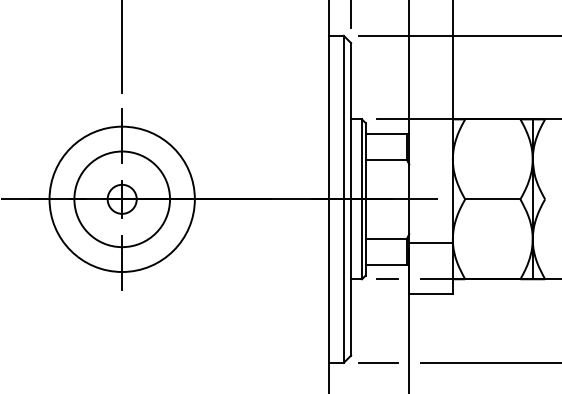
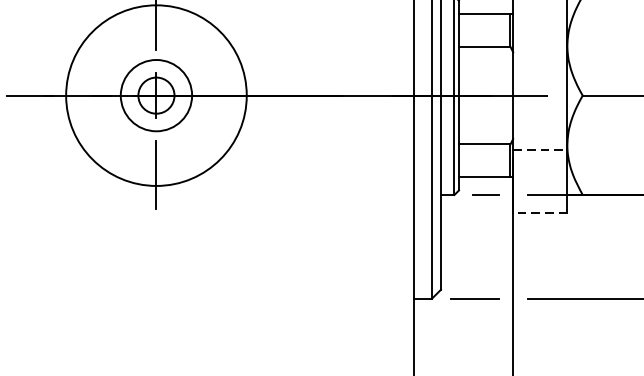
circle: (122, 199) -> (156, 95), size x0.6
line: (431, 242) -> (540, 149), solid -> dashed
line: (431, 293) -> (540, 212), solid -> dashed

